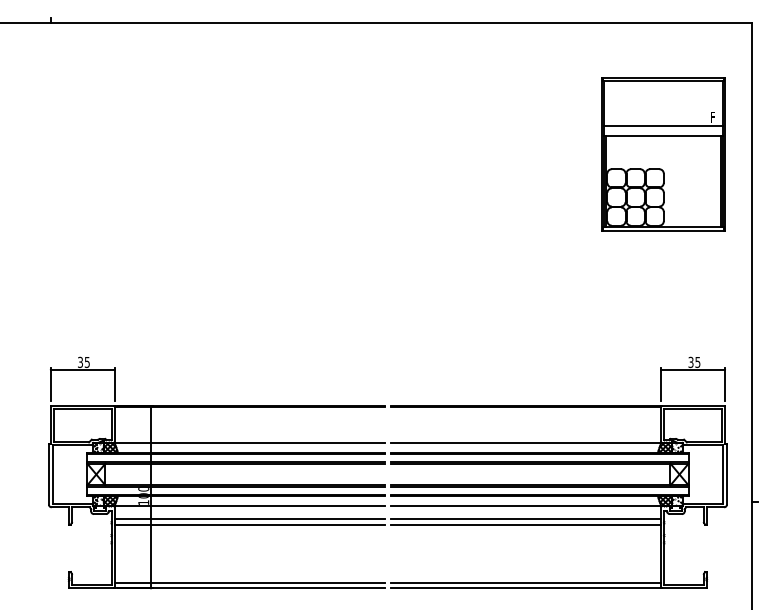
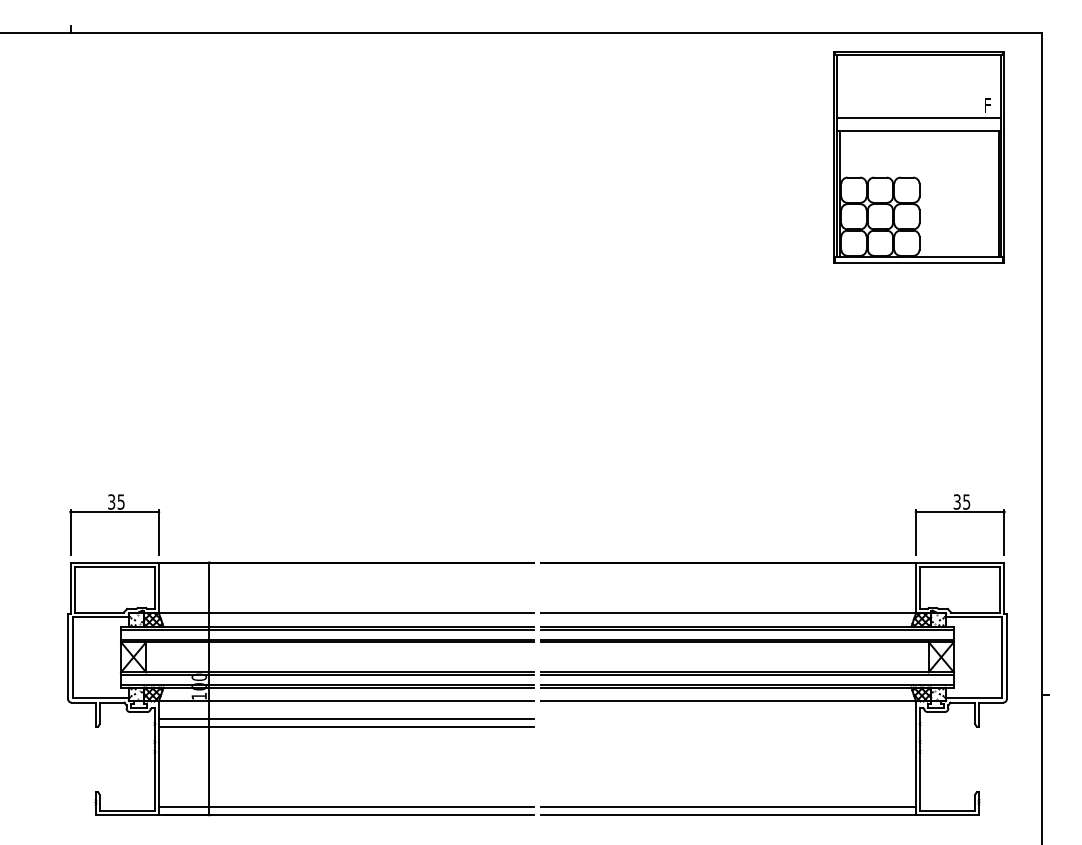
part: (663, 154) -> (919, 157), moved
line: (525, 519) -> (727, 719), removed
line: (525, 524) -> (727, 726), removed

